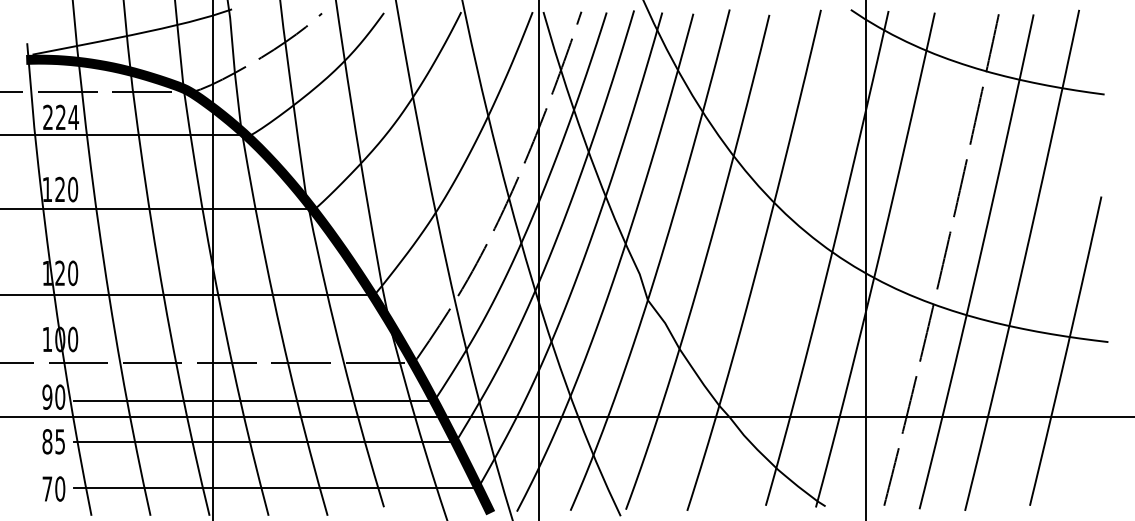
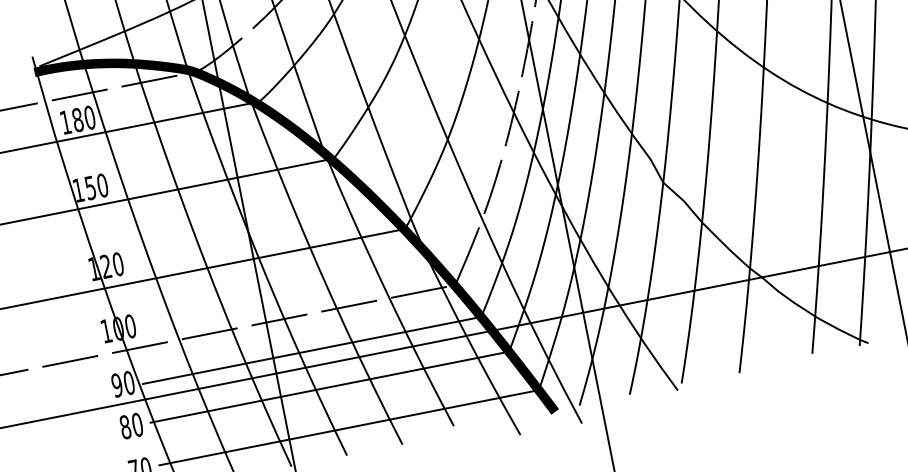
text: (61, 117) -> (78, 120), 224 -> 180
text: (59, 189) -> (89, 188), 120 -> 150
text: (60, 441) -> (137, 424), 85 -> 80

